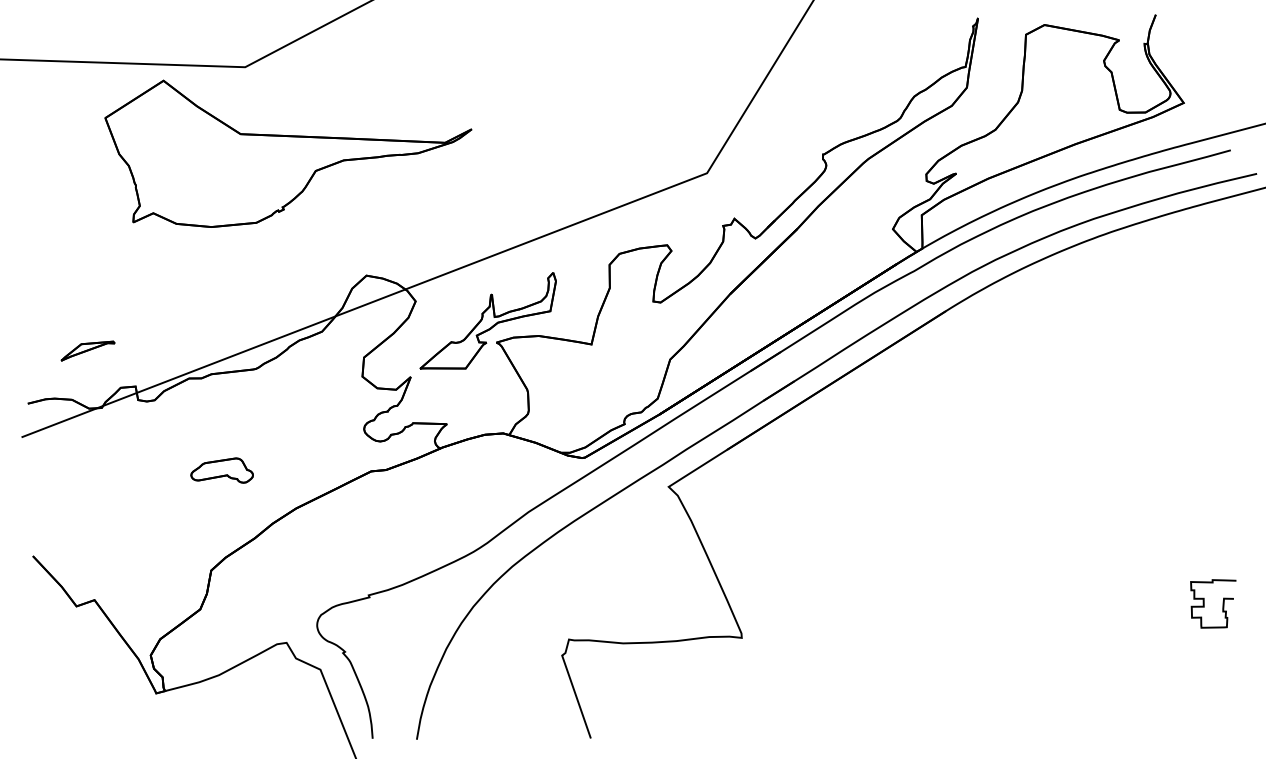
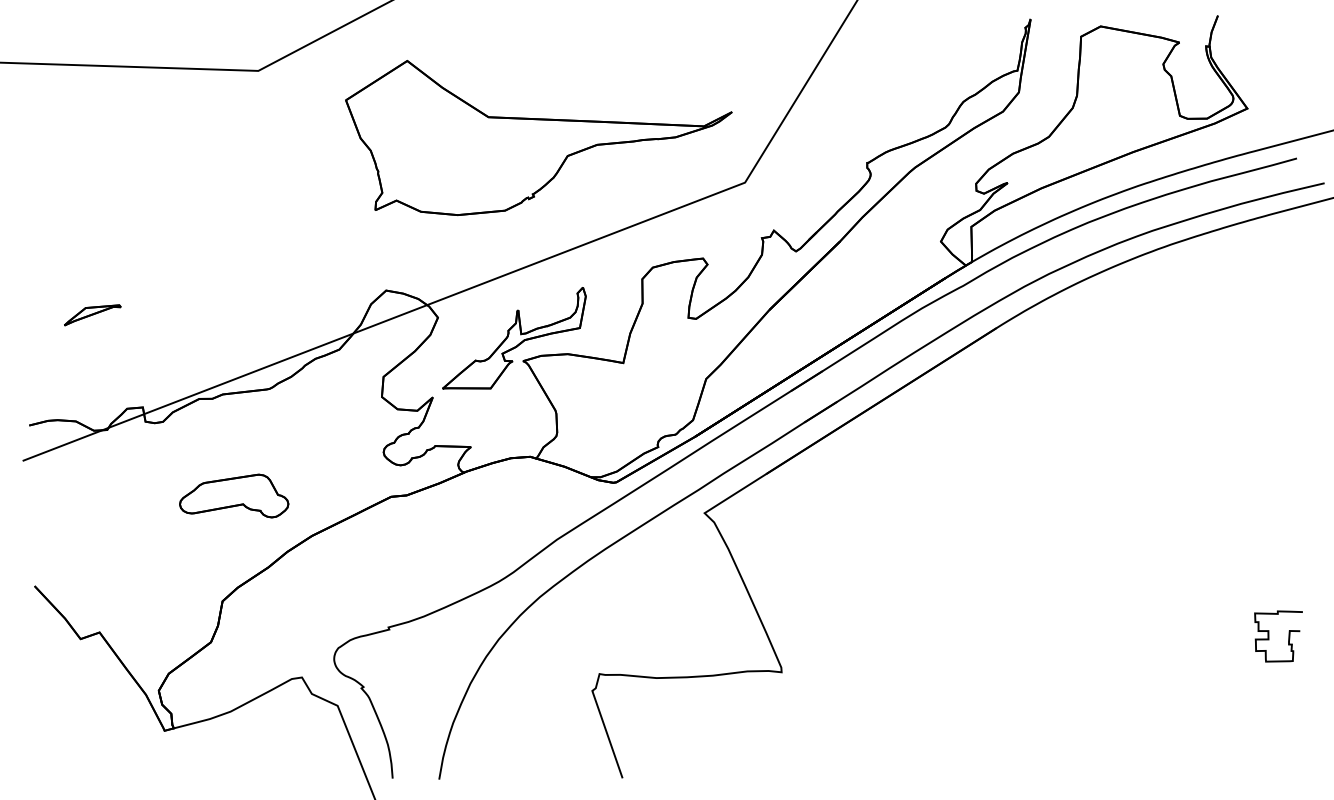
part: (288, 153) -> (538, 137), moved
part: (87, 350) -> (92, 314), moved
part: (221, 470) -> (233, 495), size x1.67

